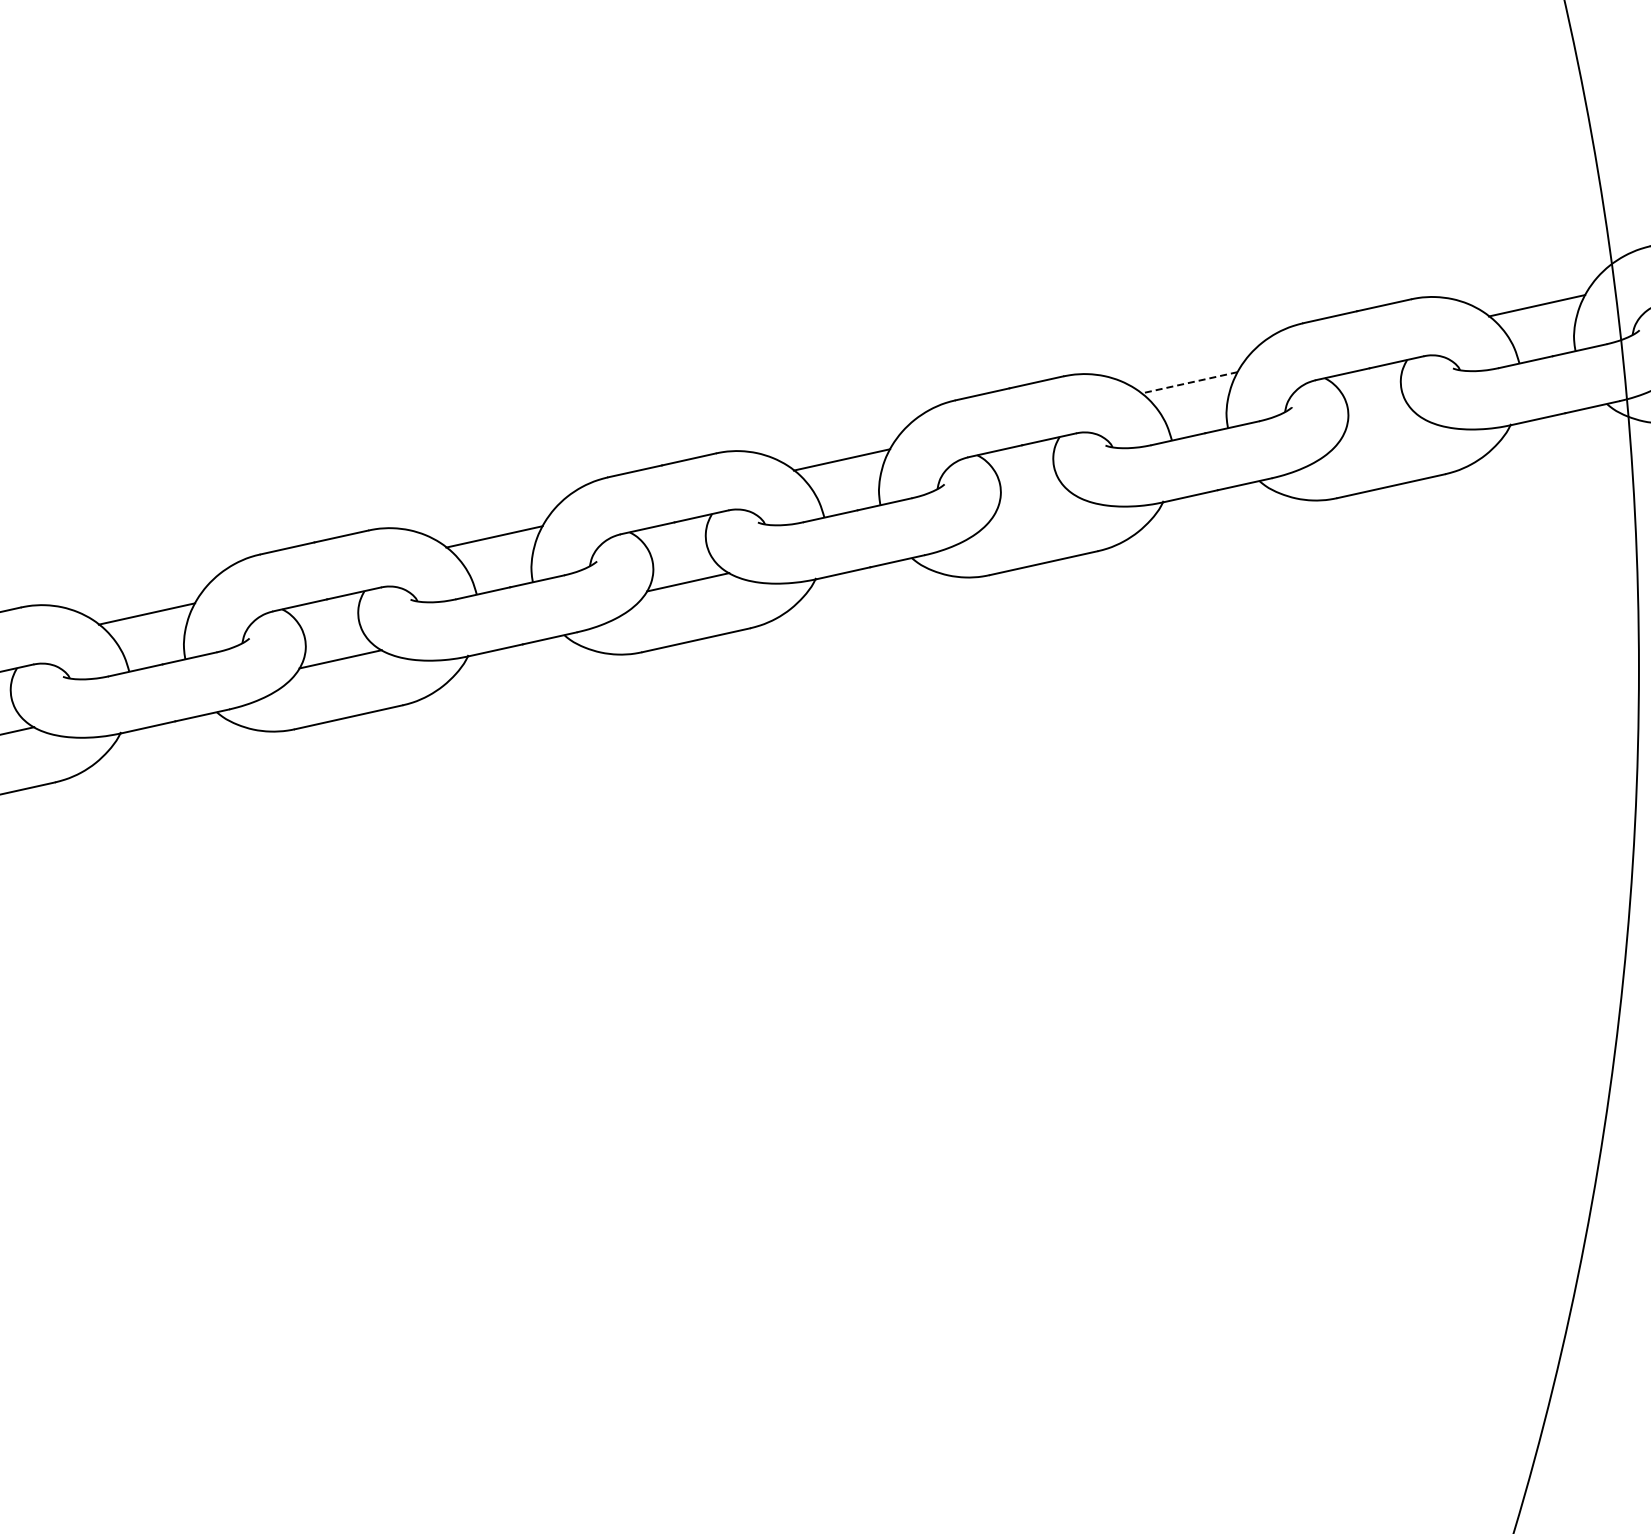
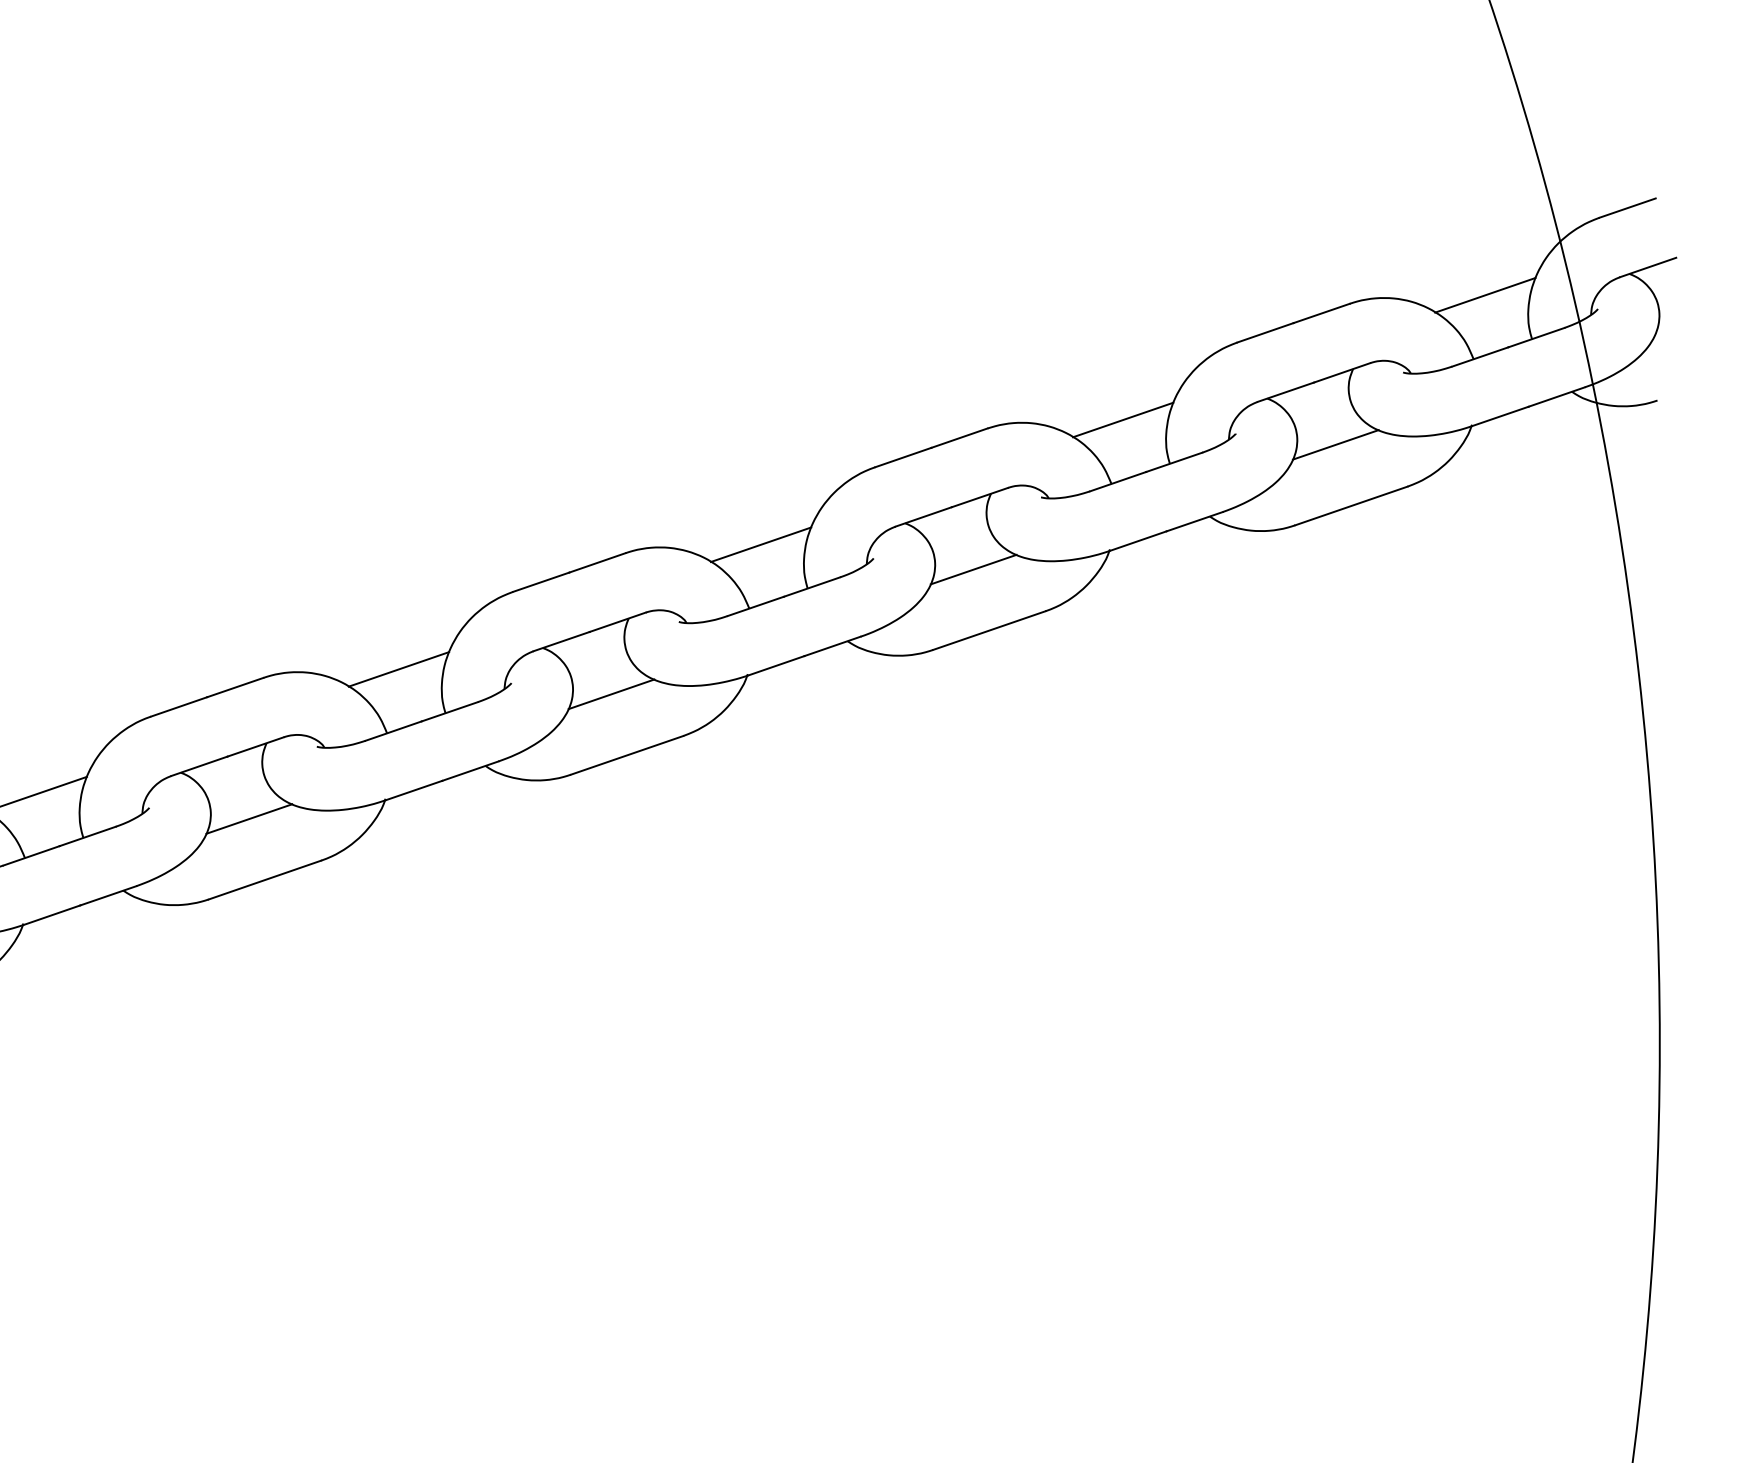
line: (1189, 382) -> (1123, 419), dashed -> solid
line: (1383, 428) -> (1336, 445), added
line: (1035, 505) -> (973, 569), added

